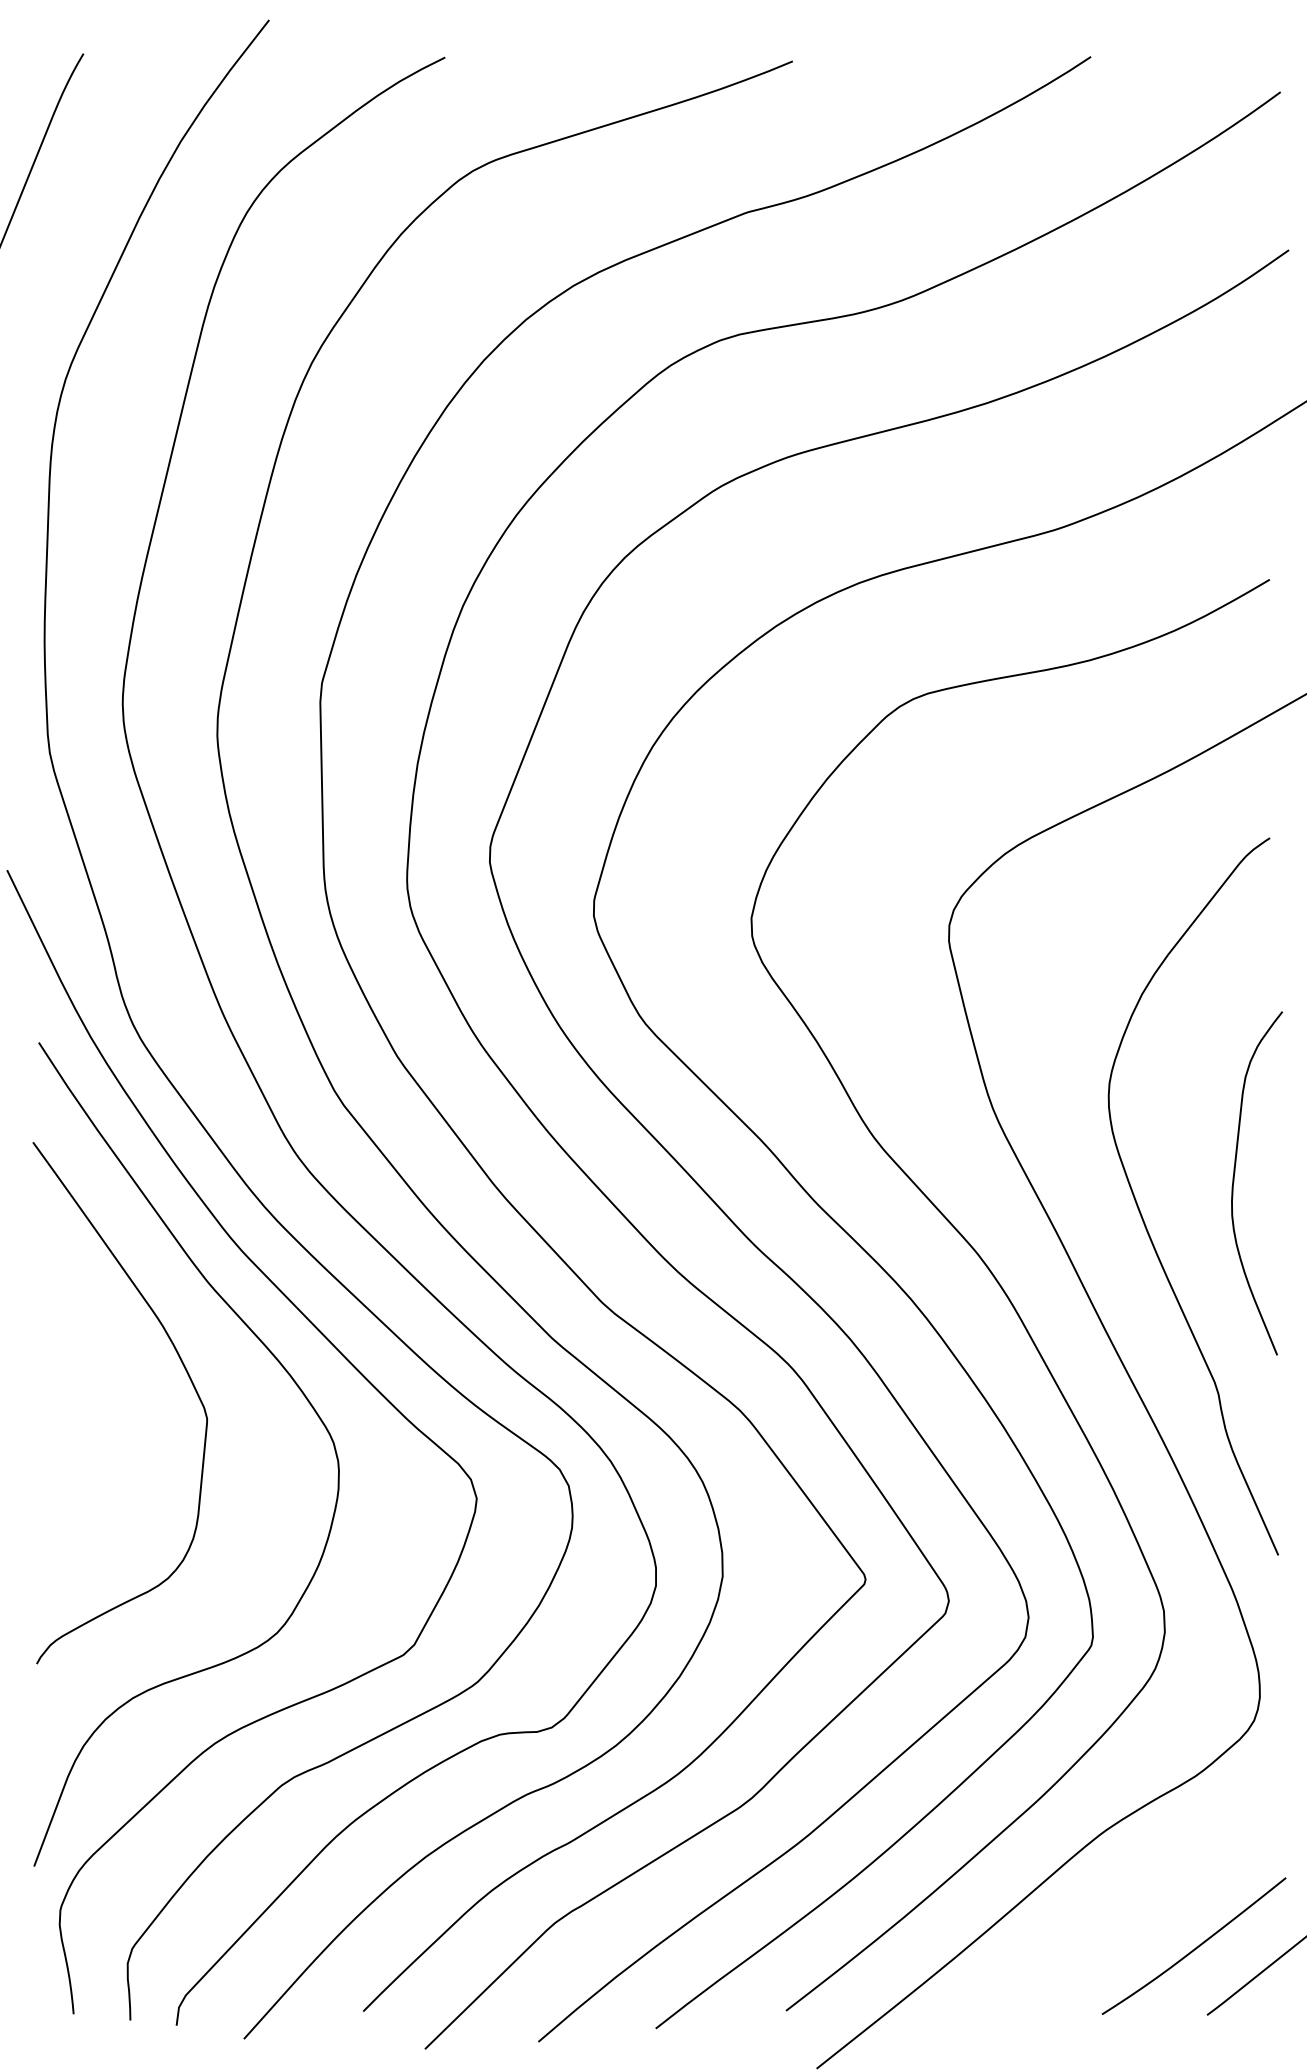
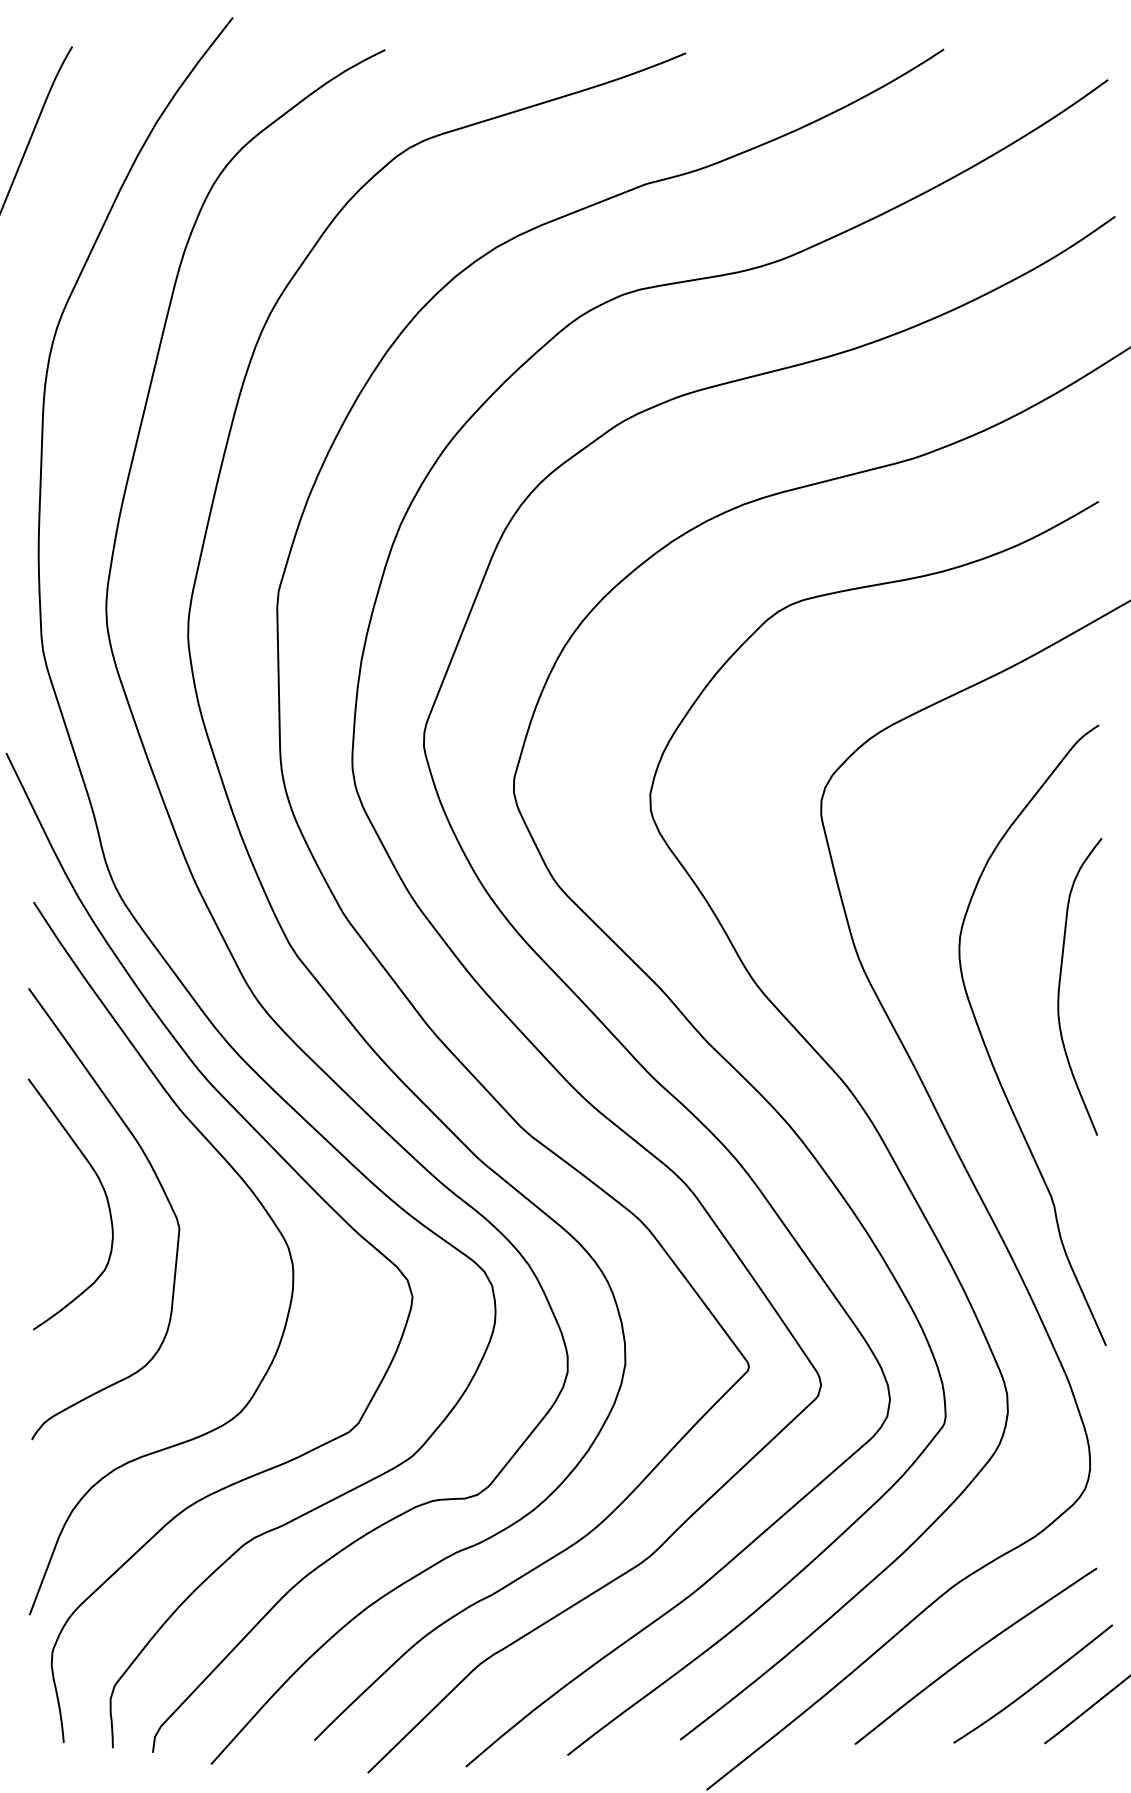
curve: (1234, 1182) -> (1060, 986), moved
curve: (120, 1378) -> (104, 1192), added
curve: (1124, 1911) -> (973, 1653), added

